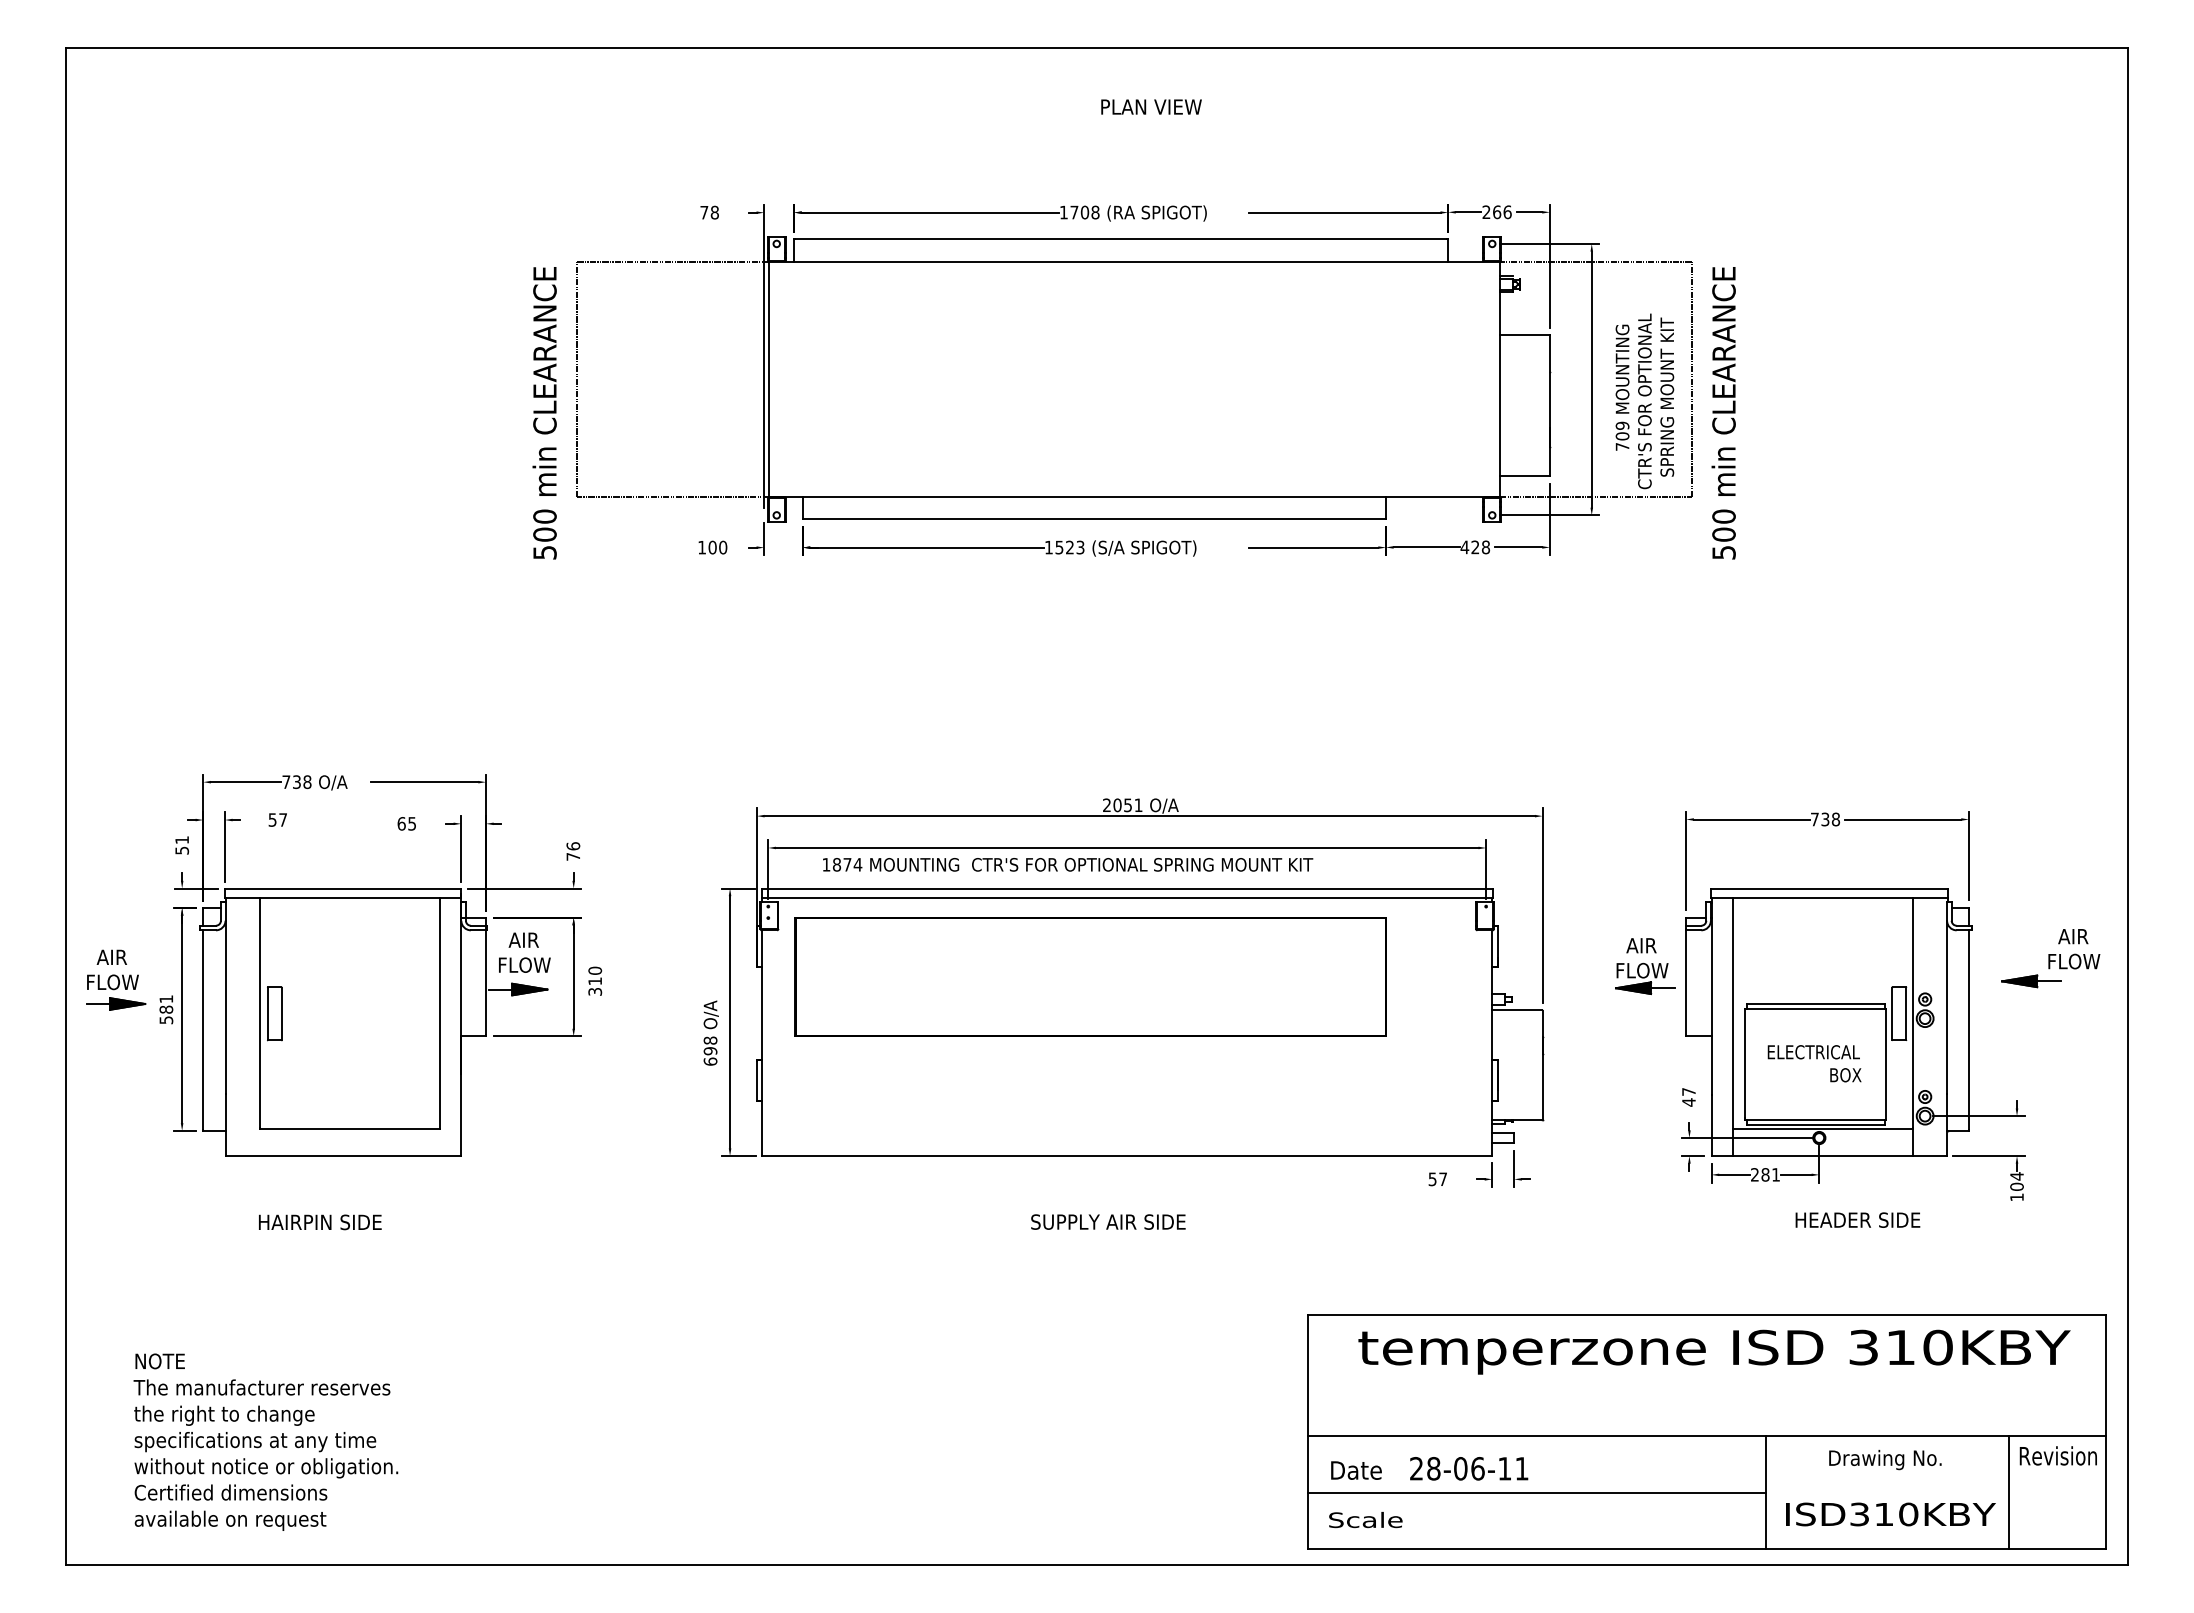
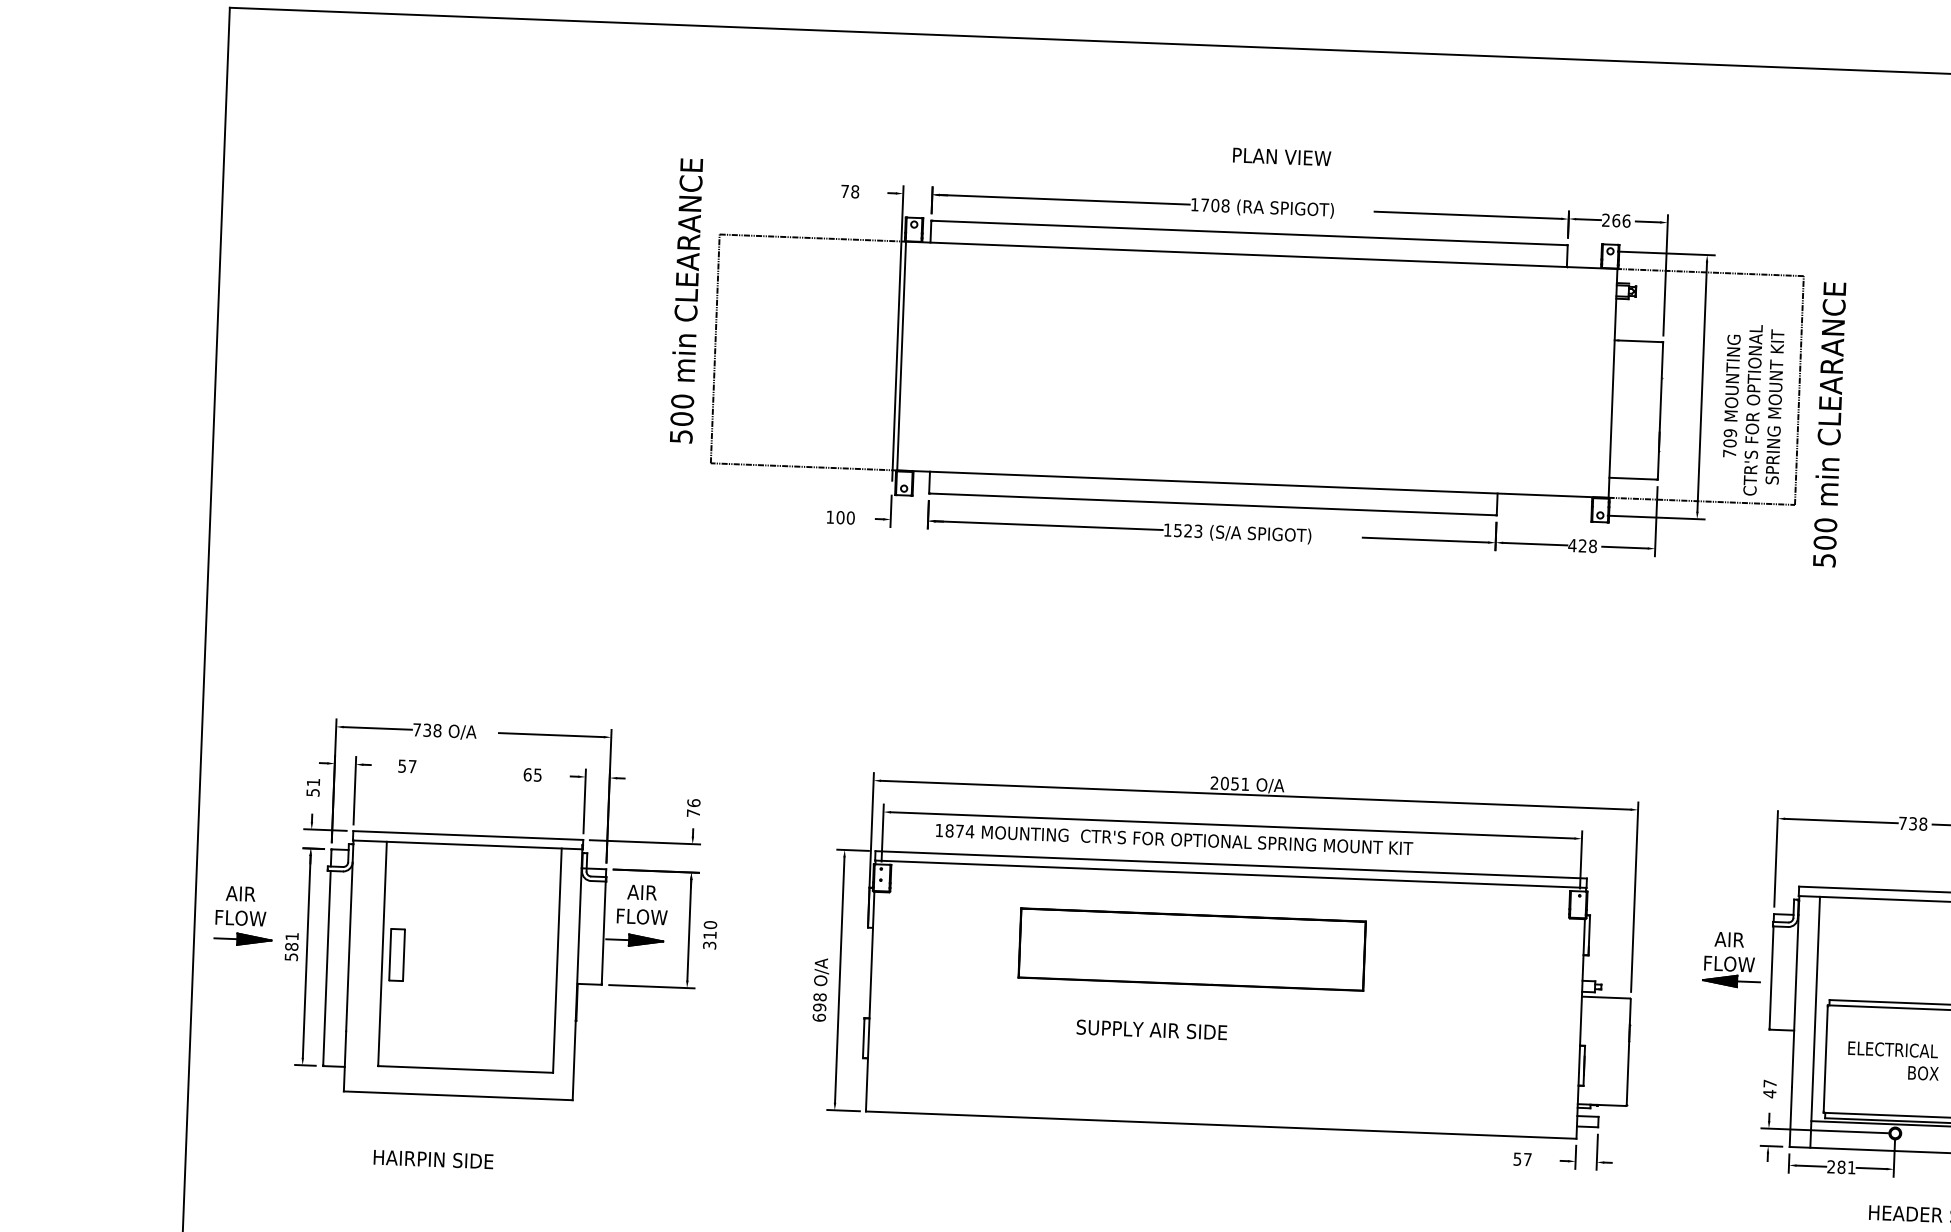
text: (1151, 106) -> (1282, 156), moved
text: (544, 413) -> (686, 301), moved
part: (1090, 976) -> (1192, 949), size x0.6
text: (1108, 1221) -> (1152, 1029), moved

